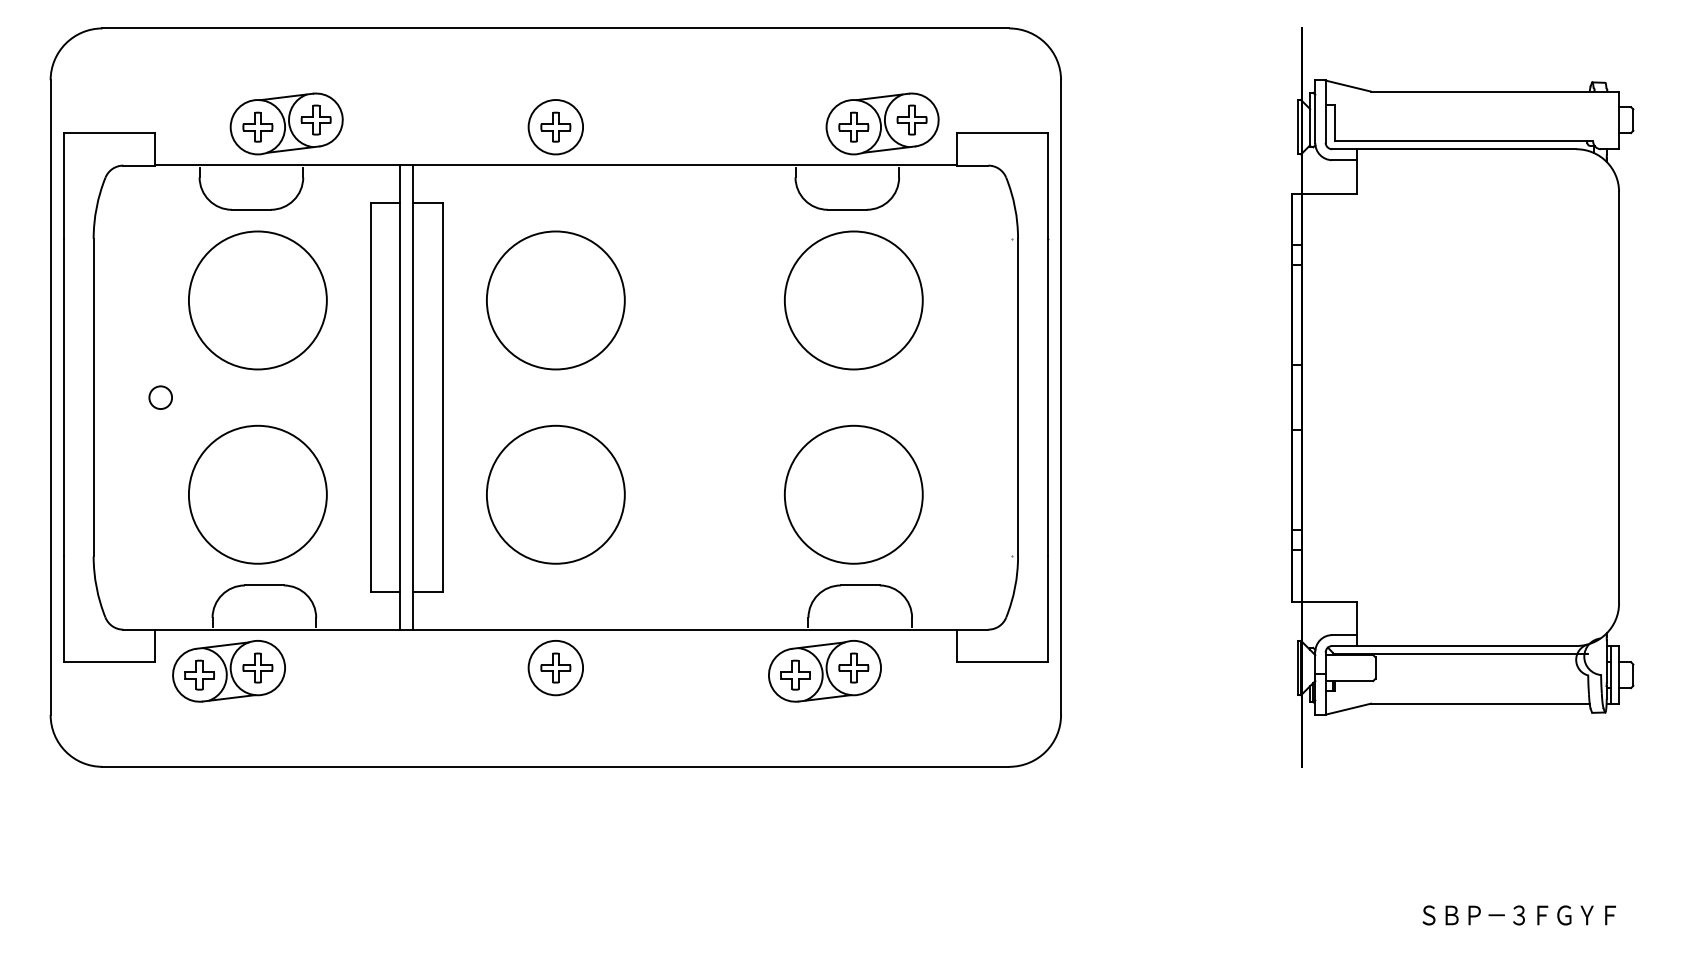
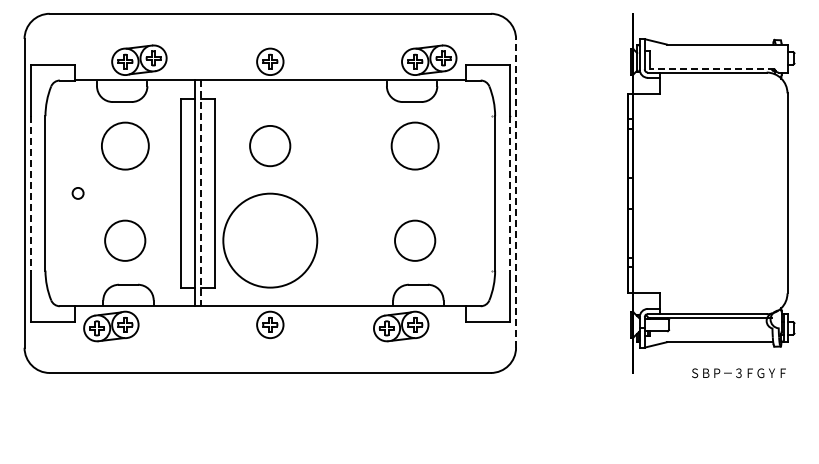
line: (1464, 140) -> (712, 68), solid -> dashed
circle: (256, 299) -> (124, 145), size x0.7
circle: (554, 299) -> (269, 145), size x0.6
circle: (852, 299) -> (414, 145), size x0.7
line: (1061, 395) -> (516, 192), solid -> dashed
line: (62, 397) -> (30, 193), solid -> dashed
line: (414, 397) -> (201, 193), solid -> dashed
line: (1047, 397) -> (509, 193), solid -> dashed
circle: (256, 494) -> (124, 240), size x0.6
circle: (554, 494) -> (269, 240), size x1.4
circle: (852, 494) -> (414, 240), size x0.6
text: (1518, 915) -> (738, 373), moved

